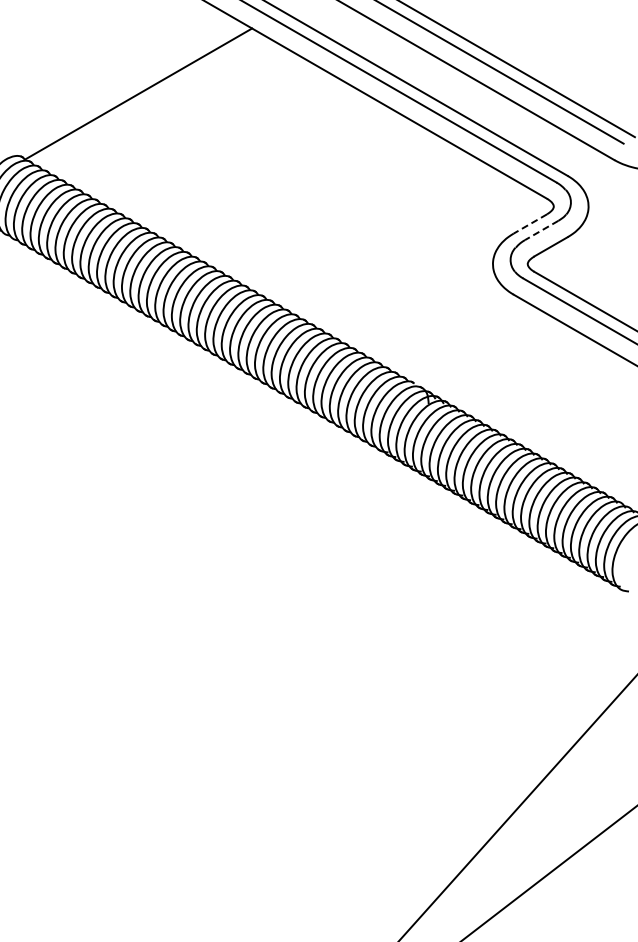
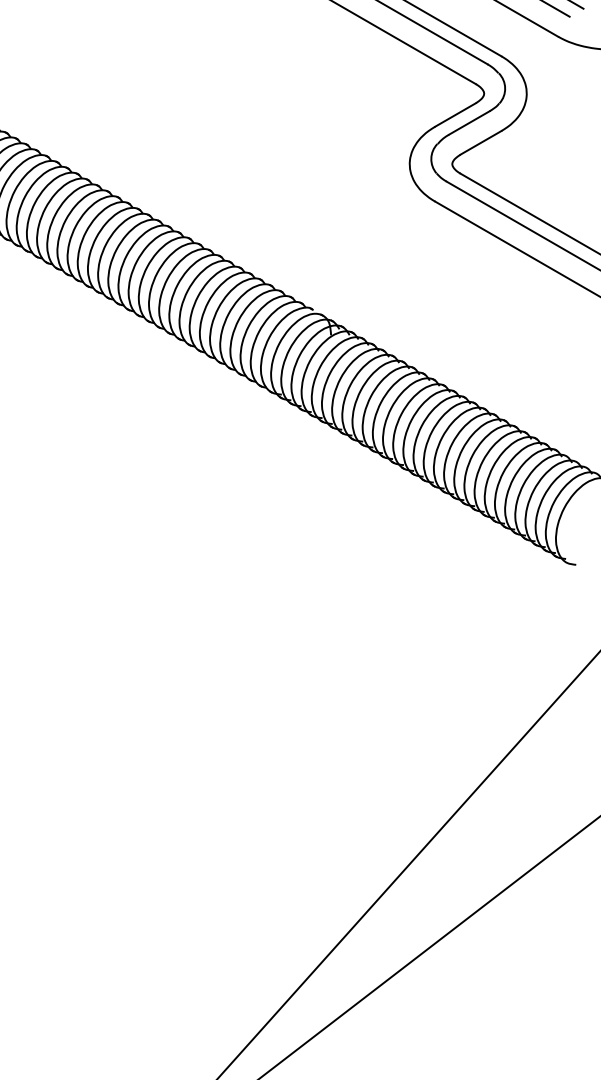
line: (530, 224) -> (455, 115), dashed -> solid
line: (541, 230) -> (469, 122), dashed -> solid

